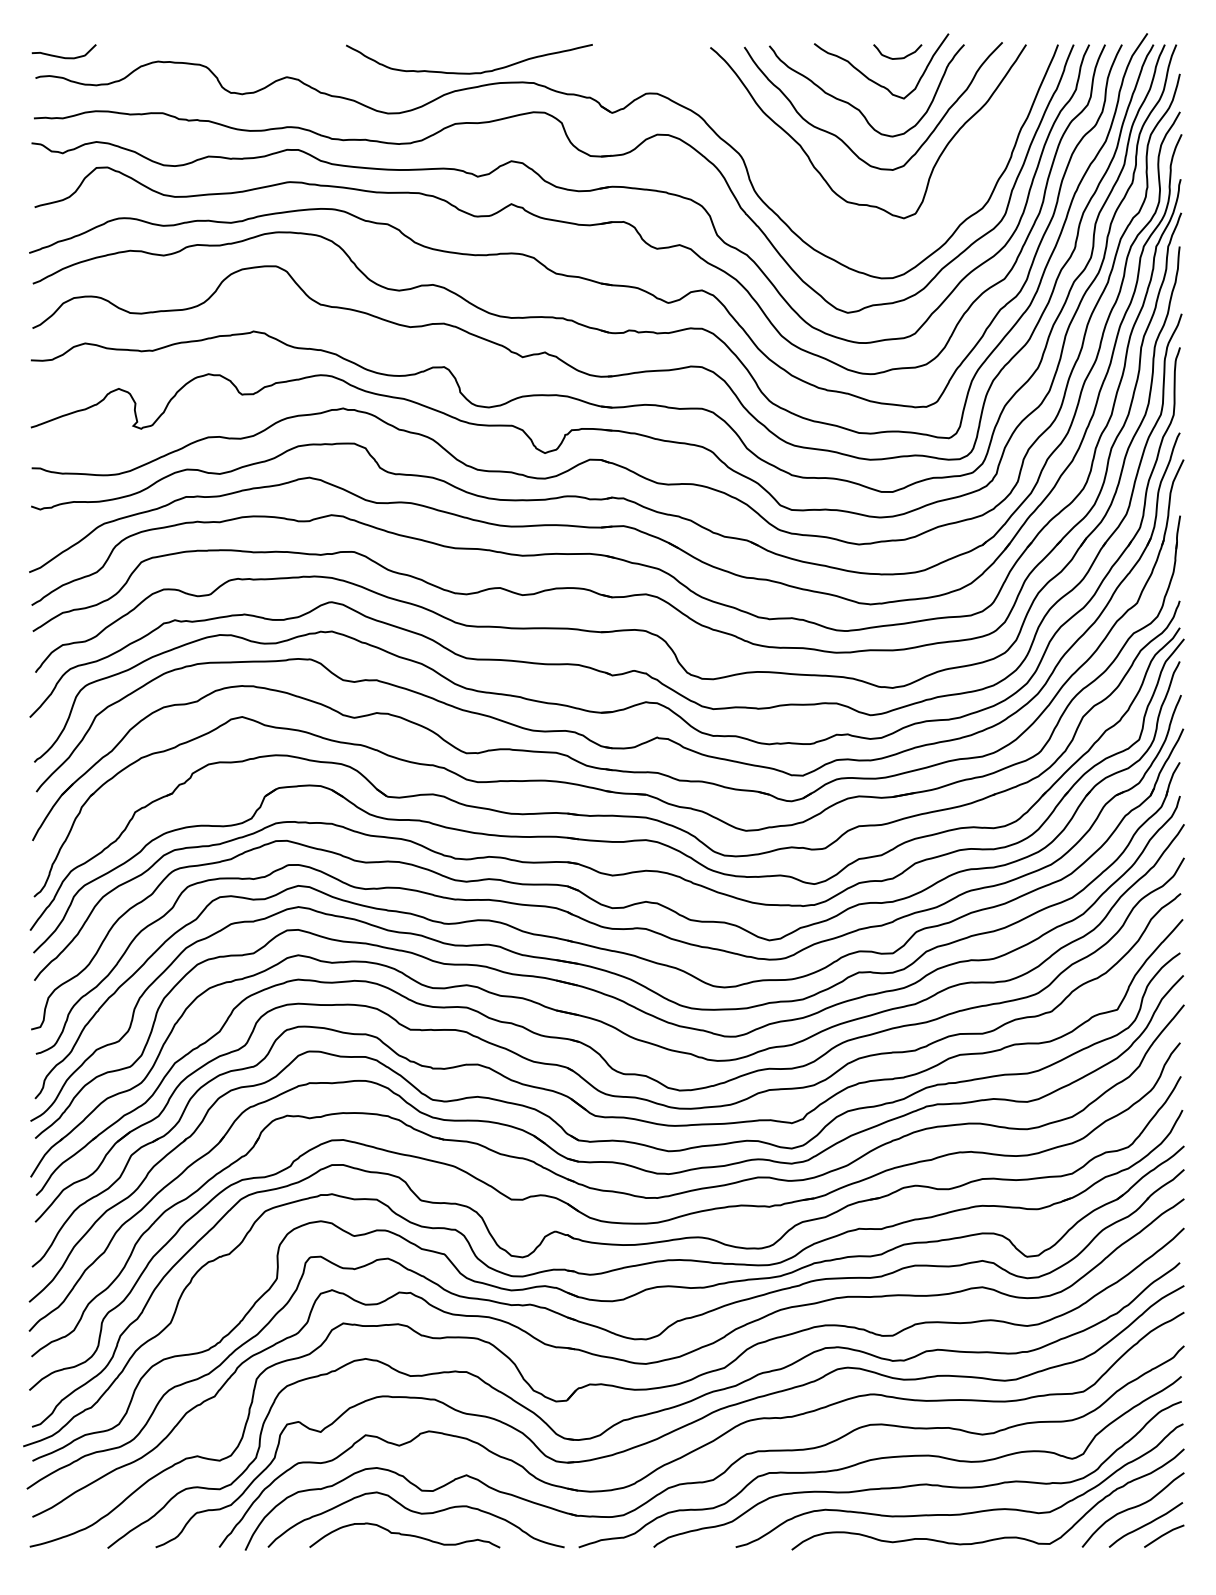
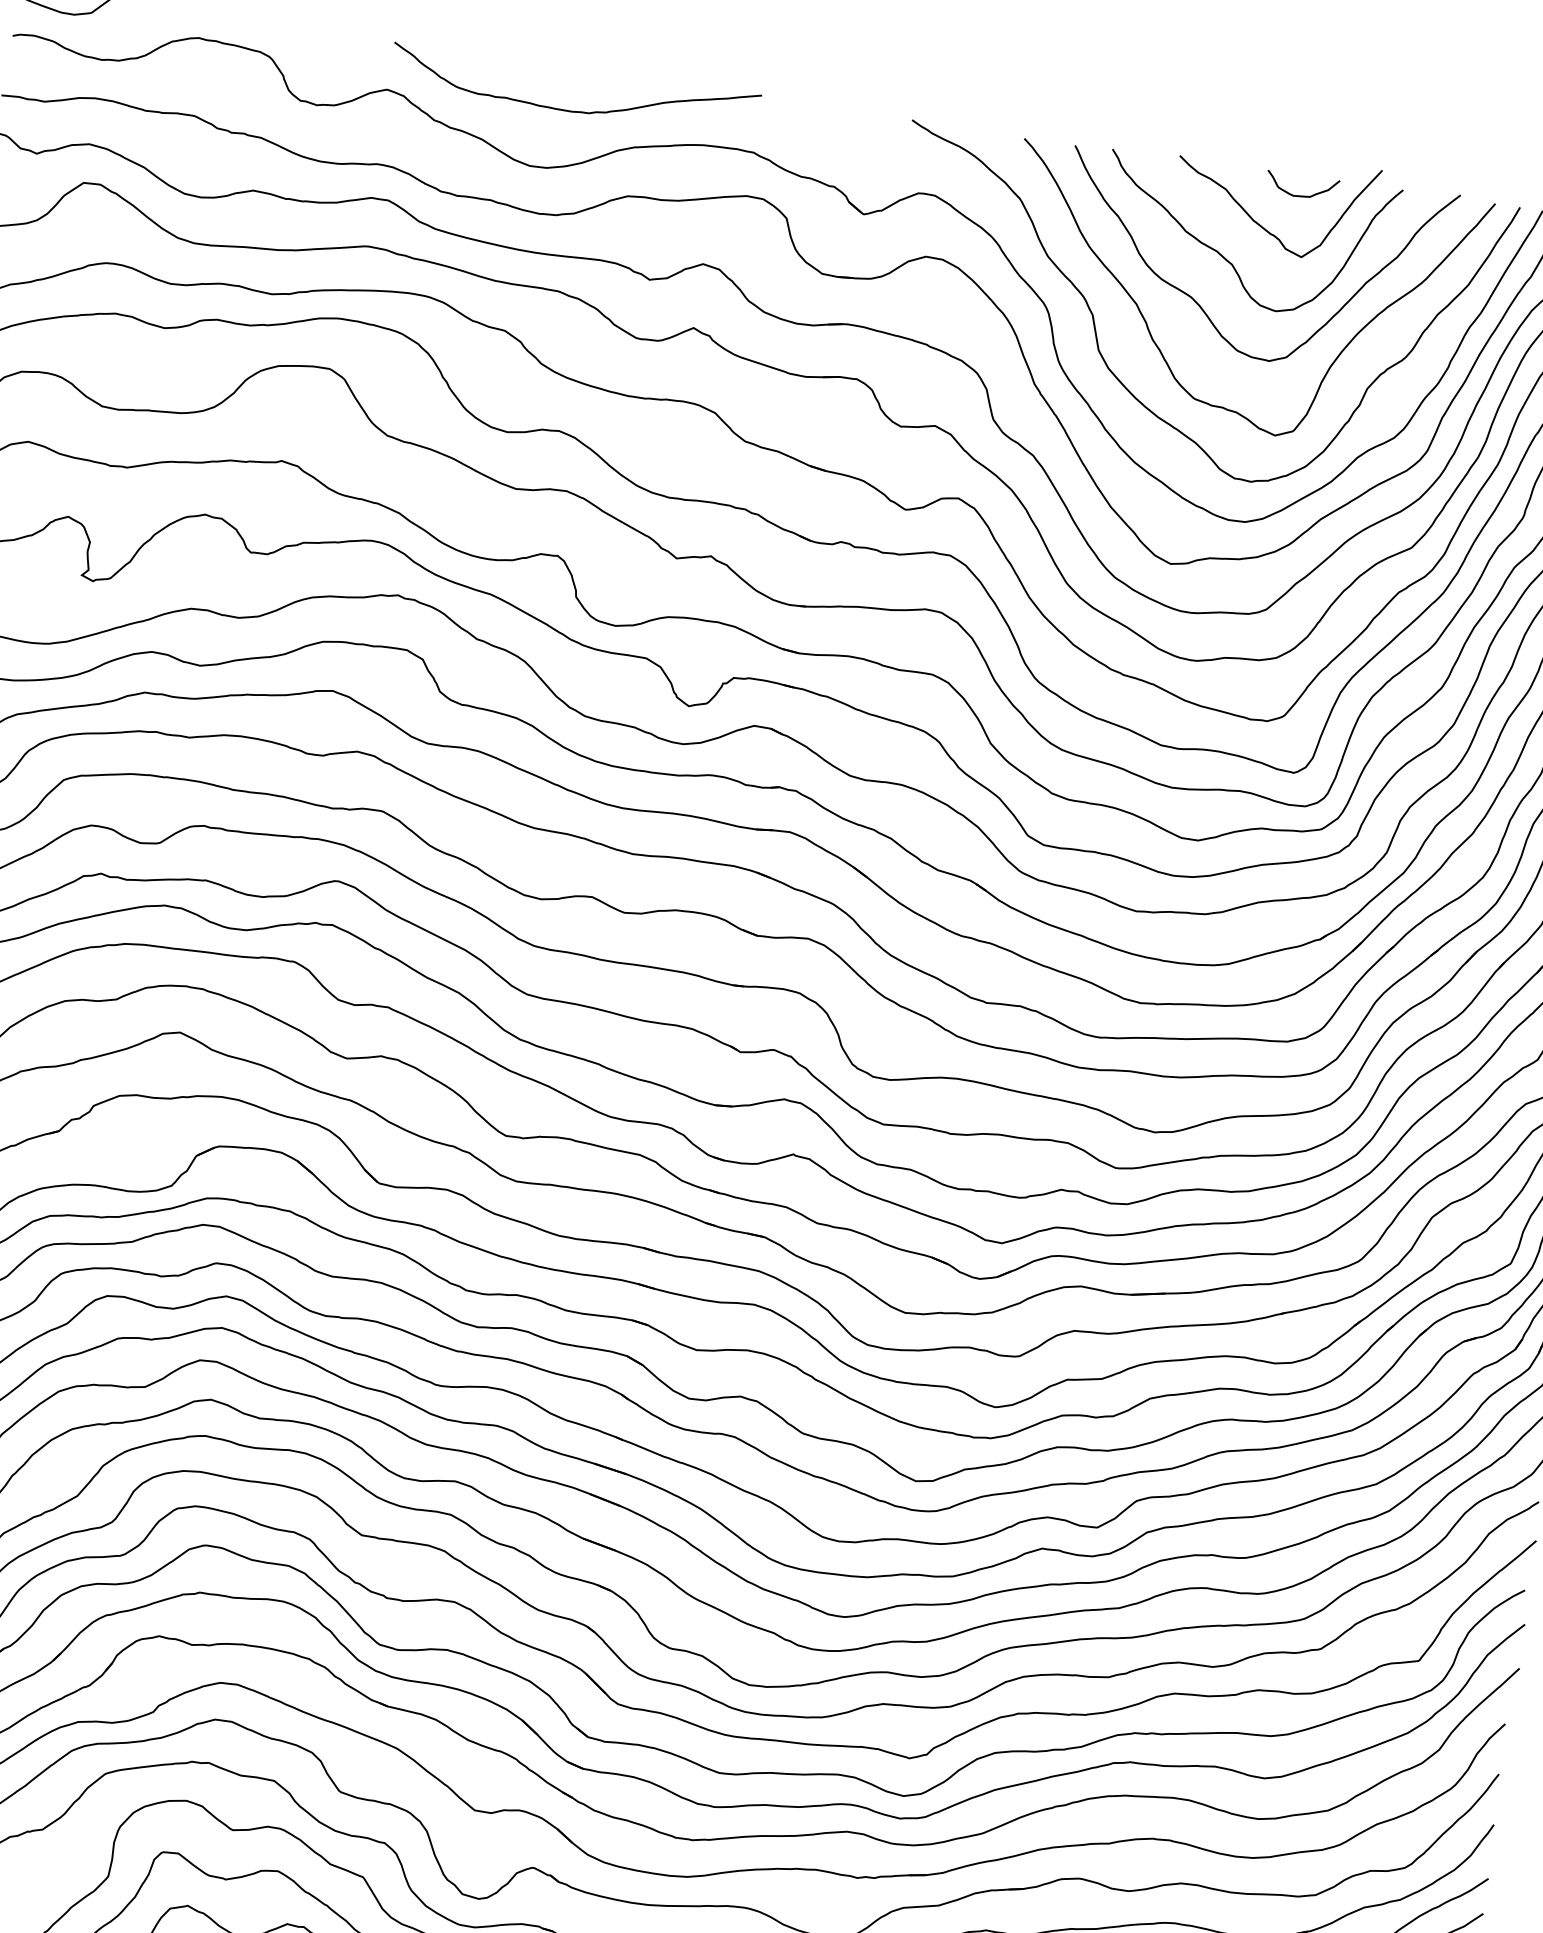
curve: (469, 72) -> (572, 109), moved
curve: (799, 198) -> (1123, 382), added

